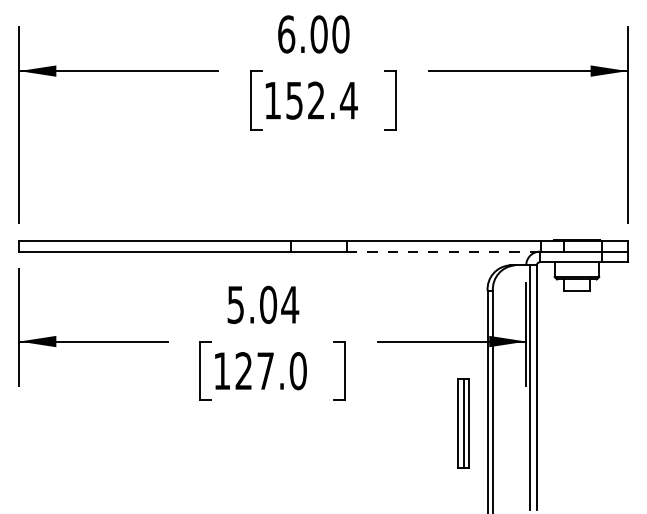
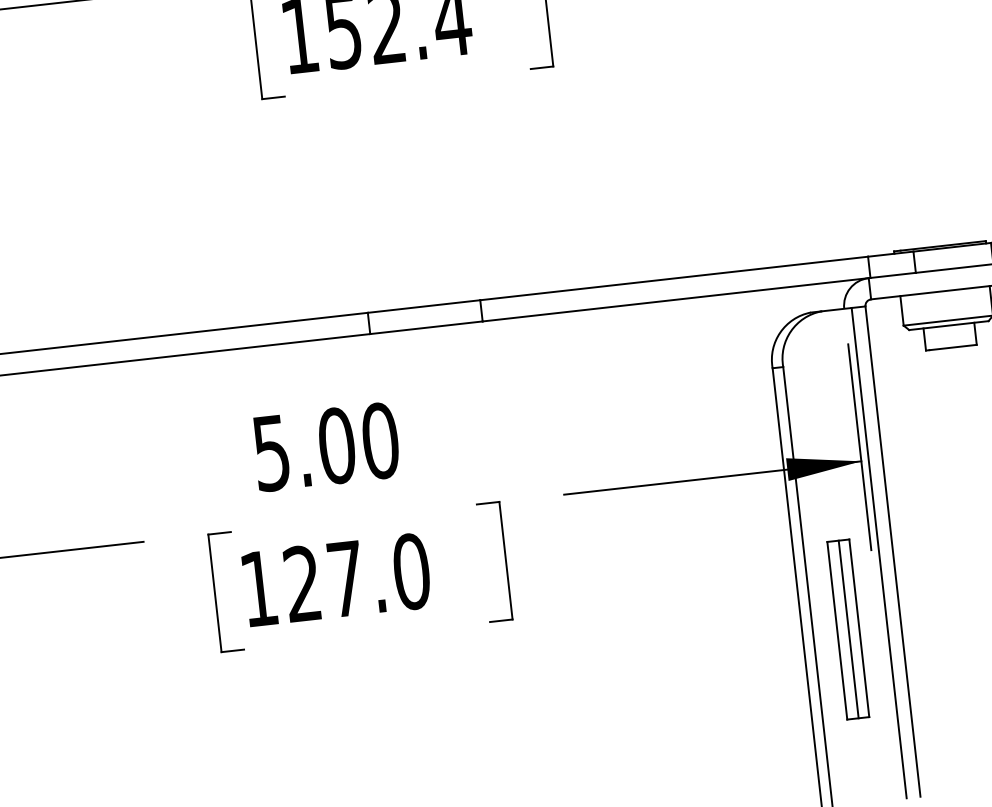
line: (444, 251) -> (677, 299), dashed -> solid
text: (290, 304) -> (380, 440), 5.04 -> 5.00
part: (463, 423) -> (848, 628), moved

